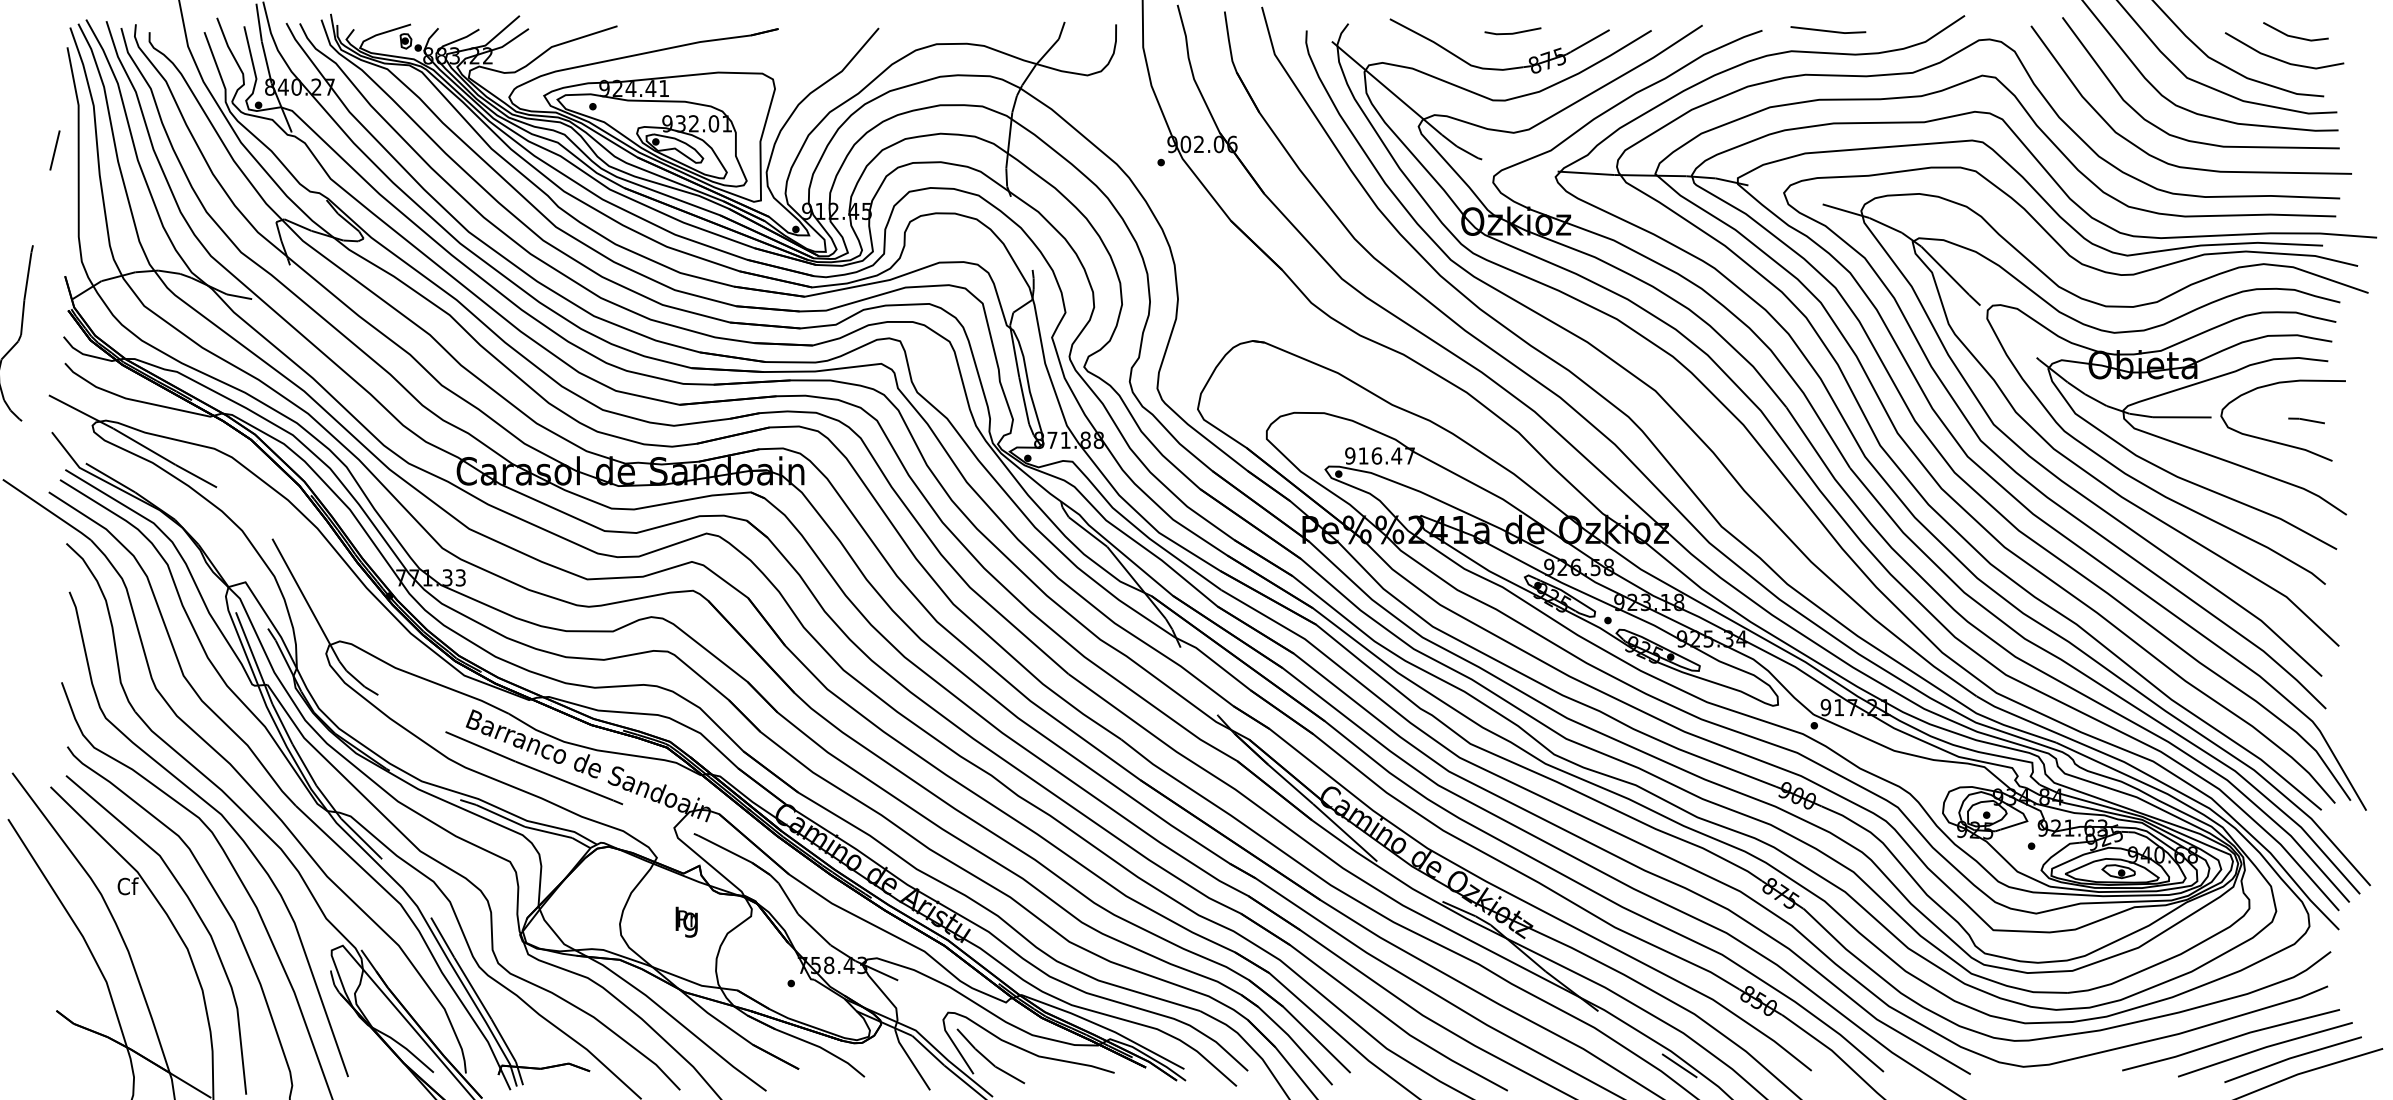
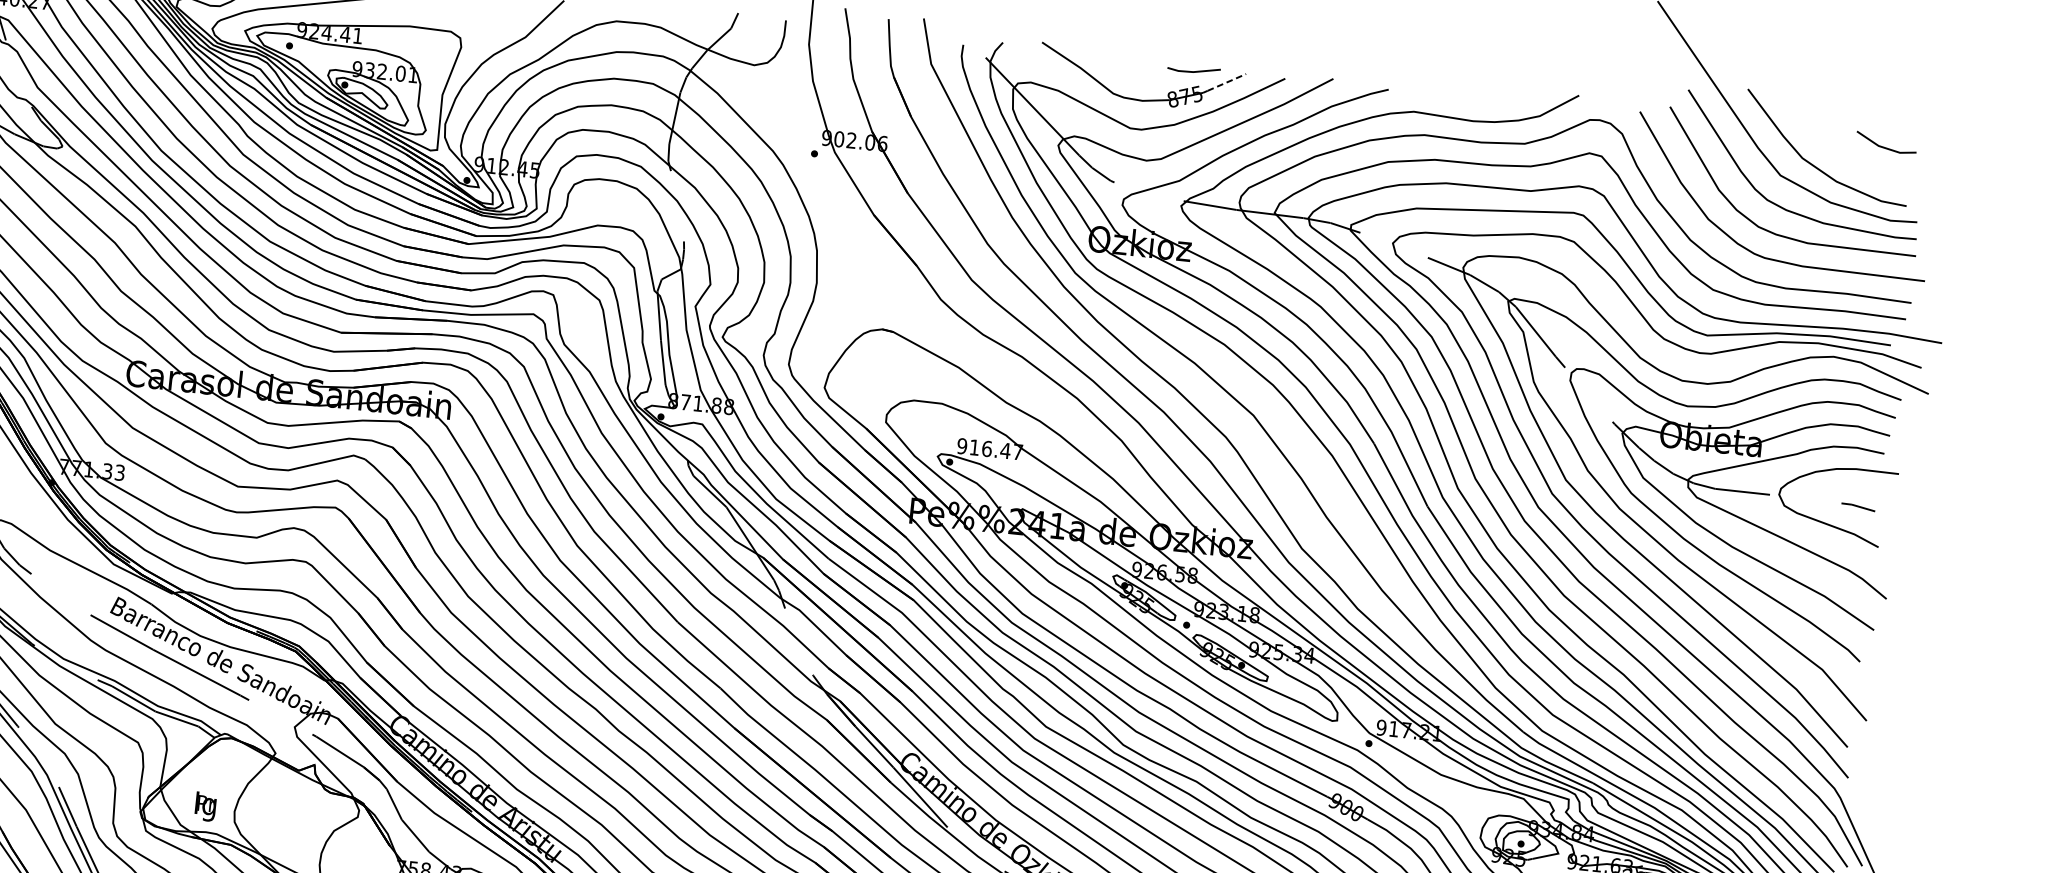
line: (1828, 30) -> (1450, 96), removed
line: (1512, 32) -> (1193, 70), moved
line: (1590, 40) -> (1227, 82), solid -> dashed
line: (2281, 59) -> (1870, 167), removed
text: (686, 921) -> (205, 806), moved

